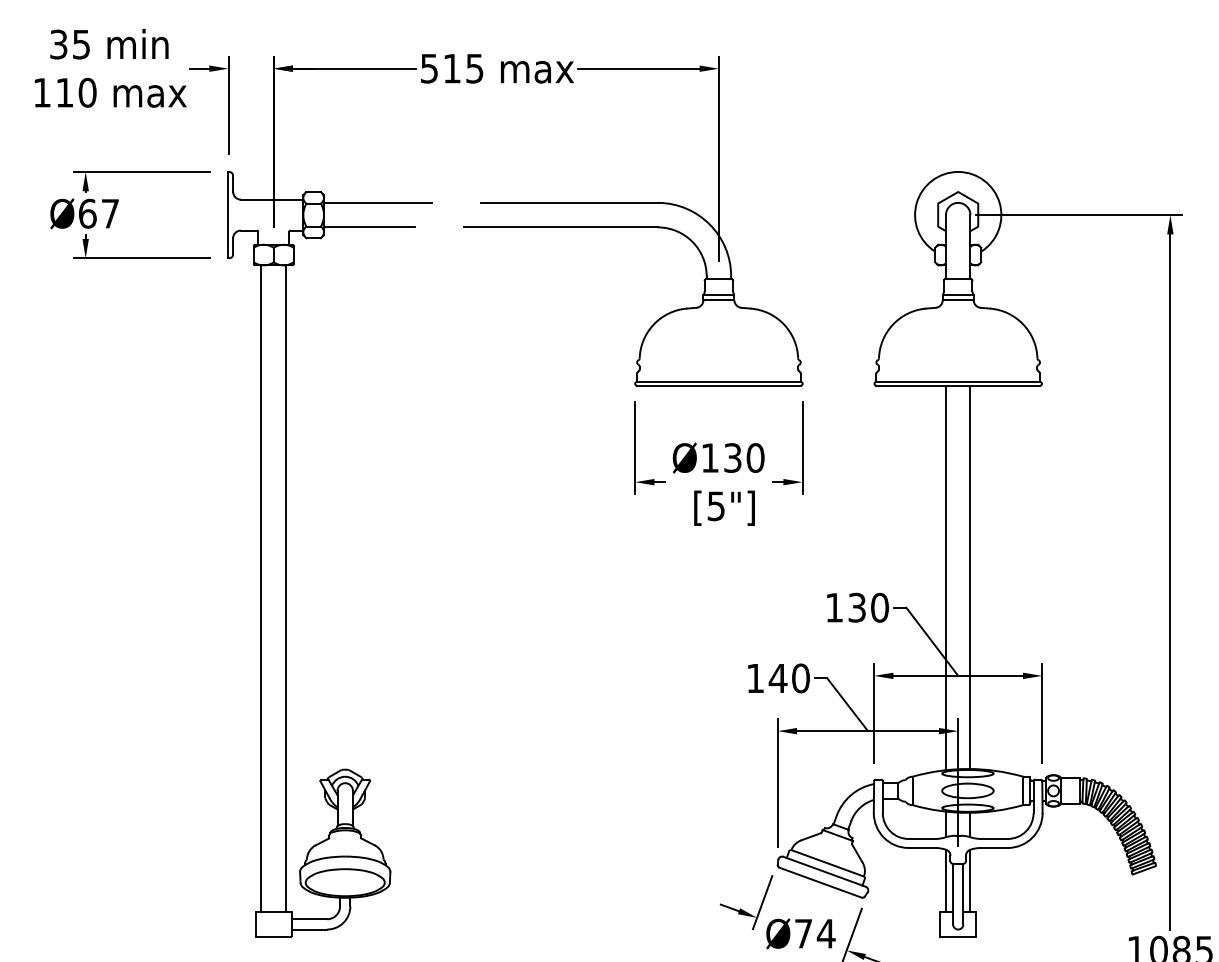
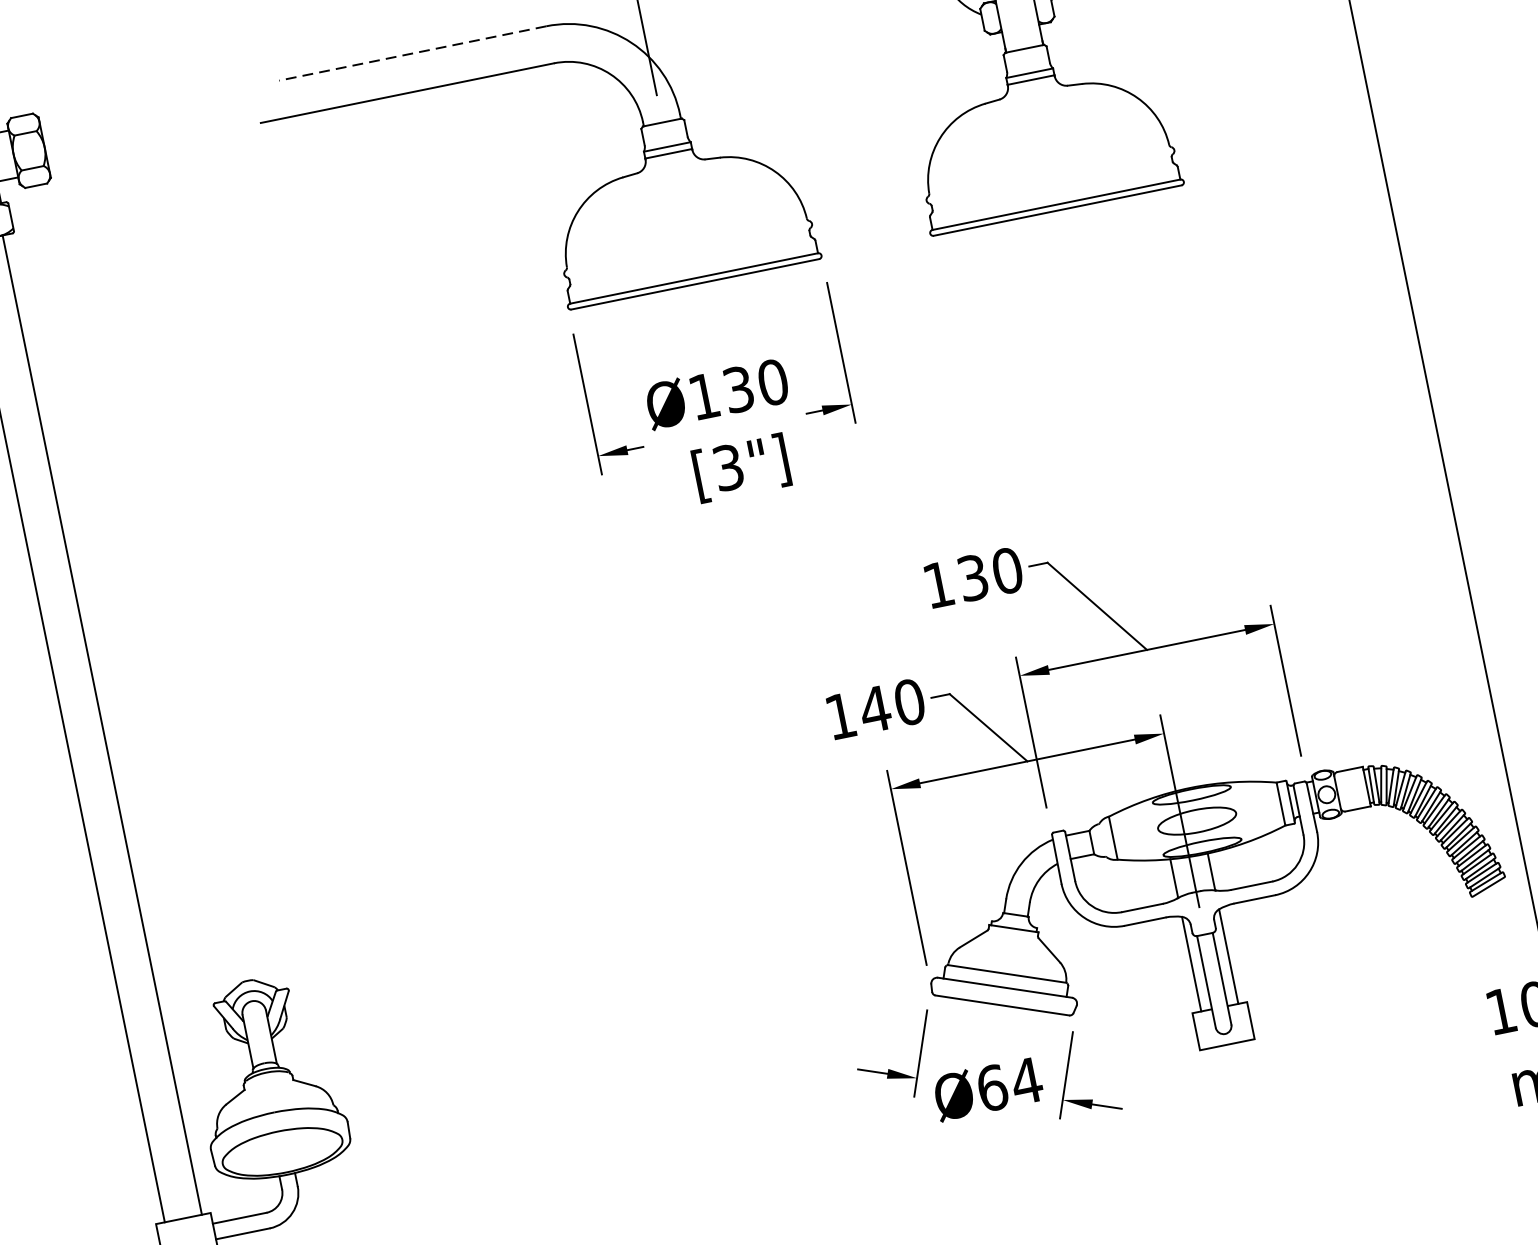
line: (377, 202) -> (121, 112), removed
line: (569, 202) -> (412, 52), solid -> dashed
line: (369, 227) -> (117, 152), removed
text: (716, 505) -> (728, 466), [5"] -> [3"]
line: (945, 577) -> (1097, 504), removed
line: (970, 577) -> (1135, 497), removed
text: (803, 933) -> (992, 1087), Ø74 -> Ø64

